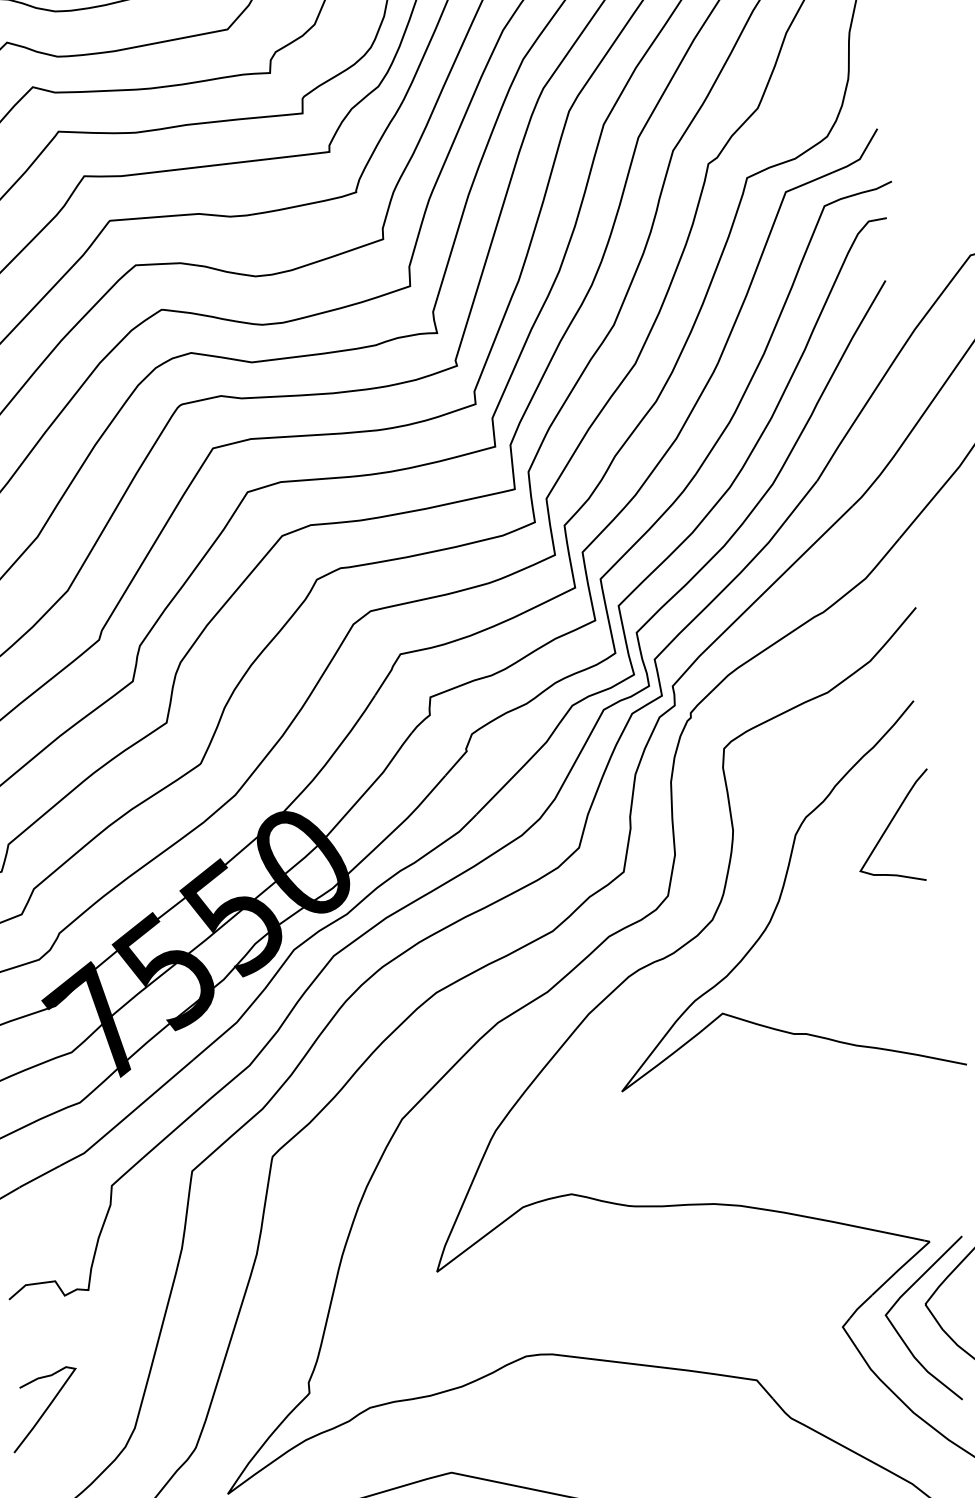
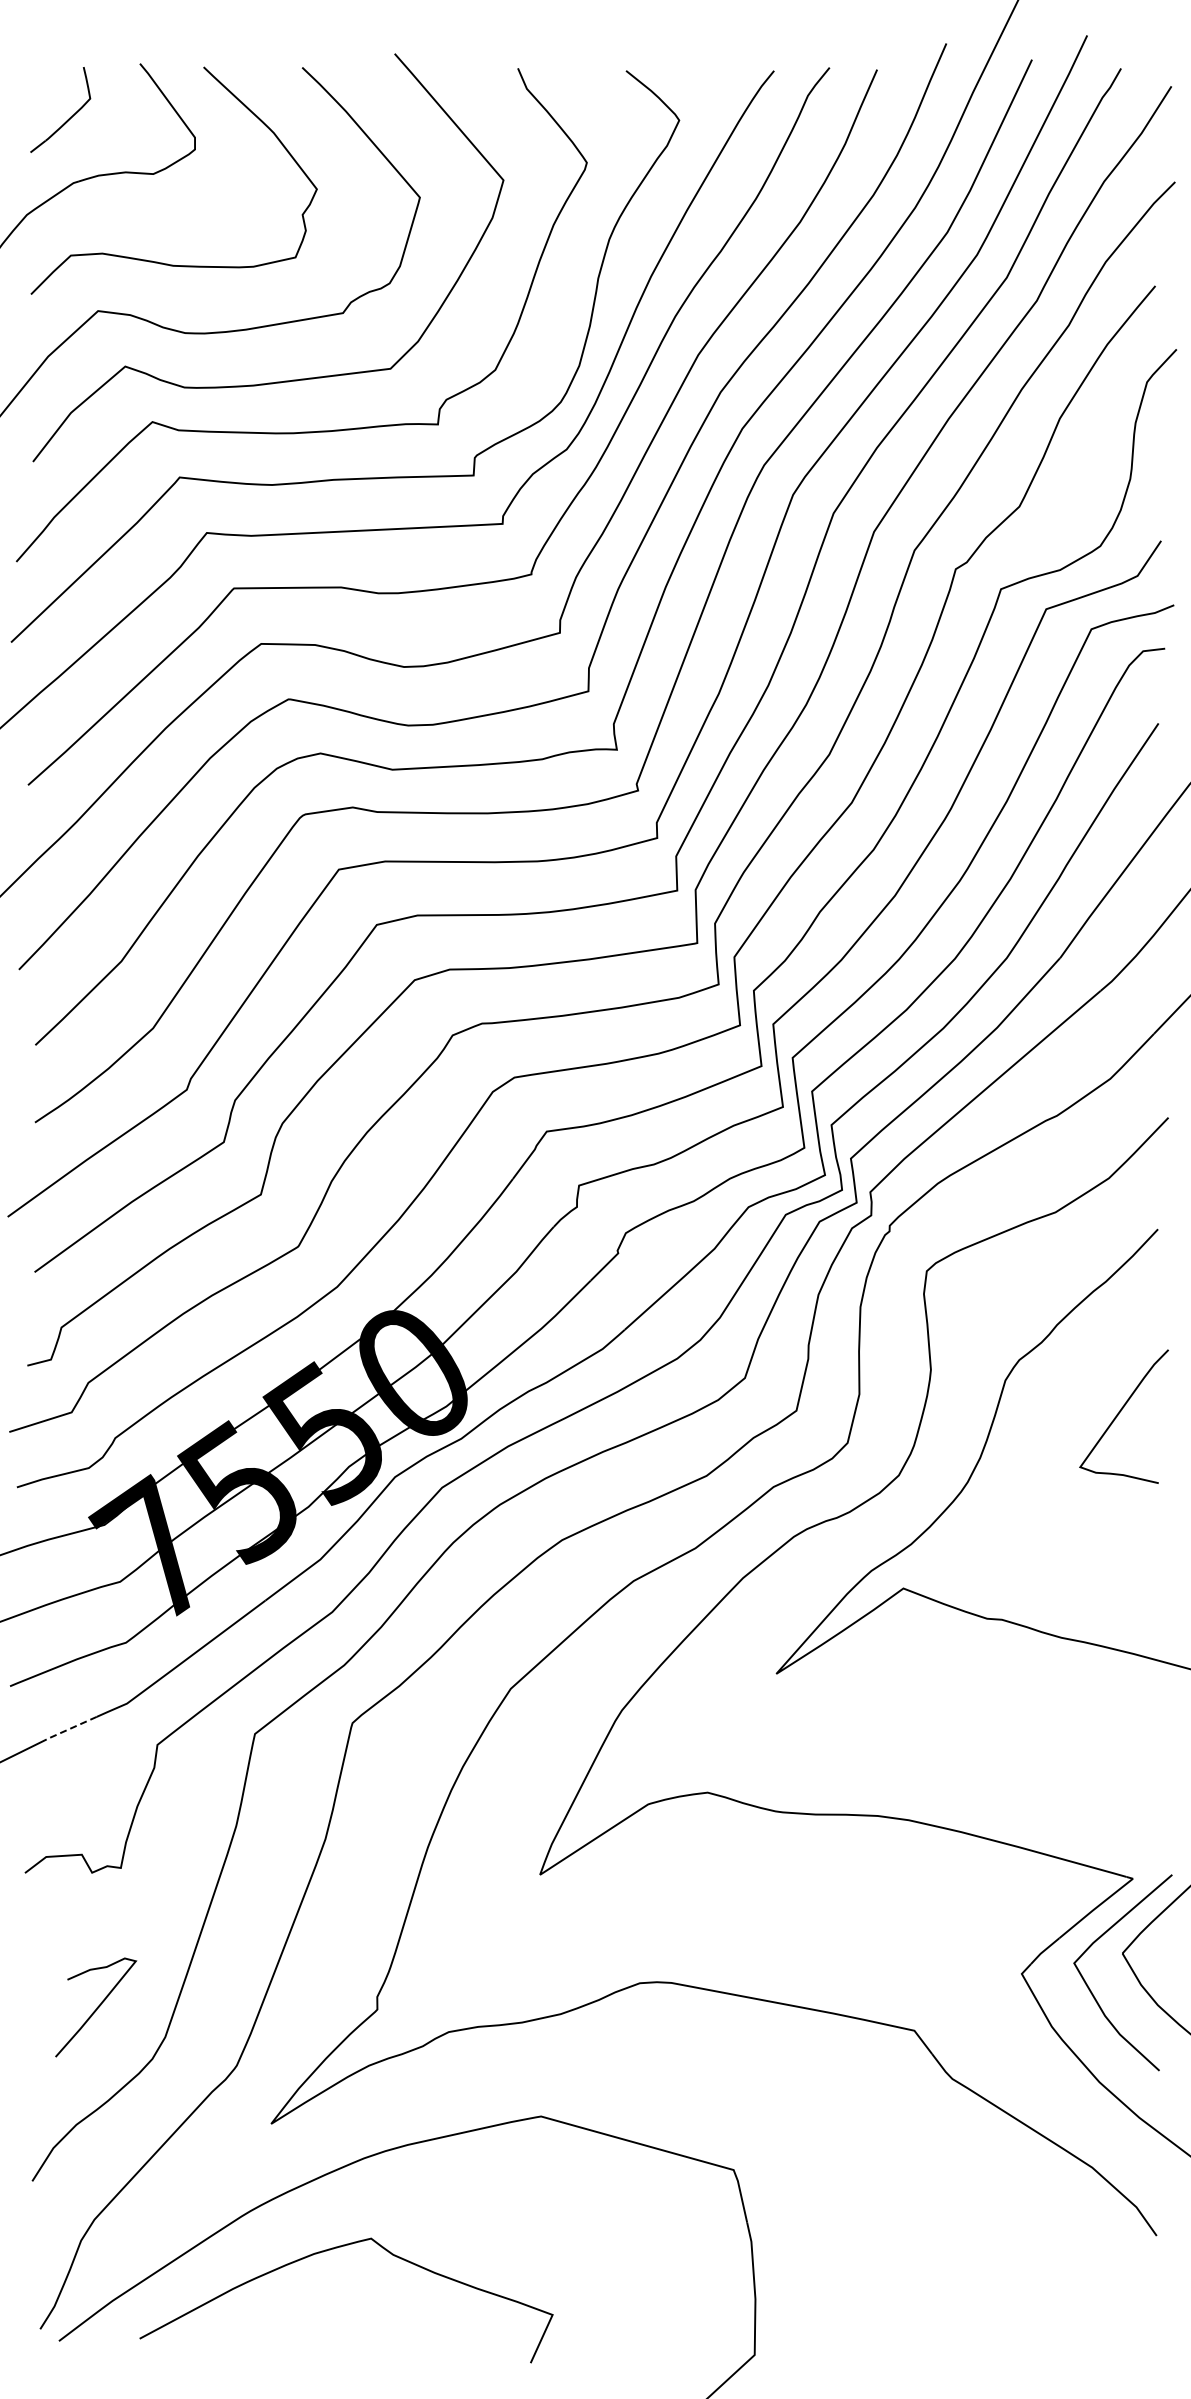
curve: (890, 825) -> (1119, 1414), moved
line: (38, 1177) -> (70, 1728), solid -> dashed
curve: (45, 1409) -> (96, 2007), moved

